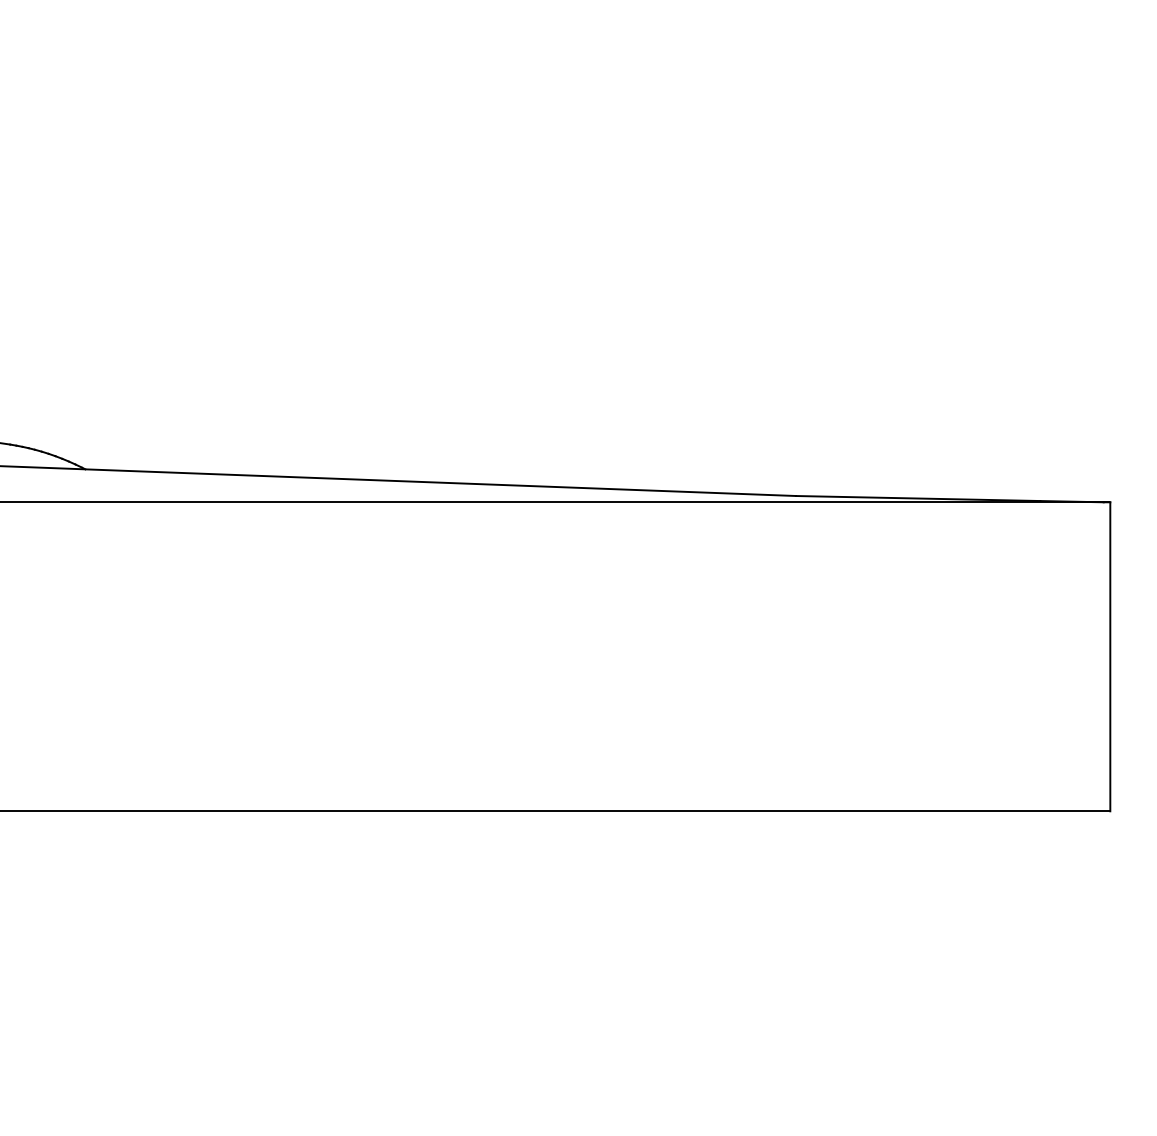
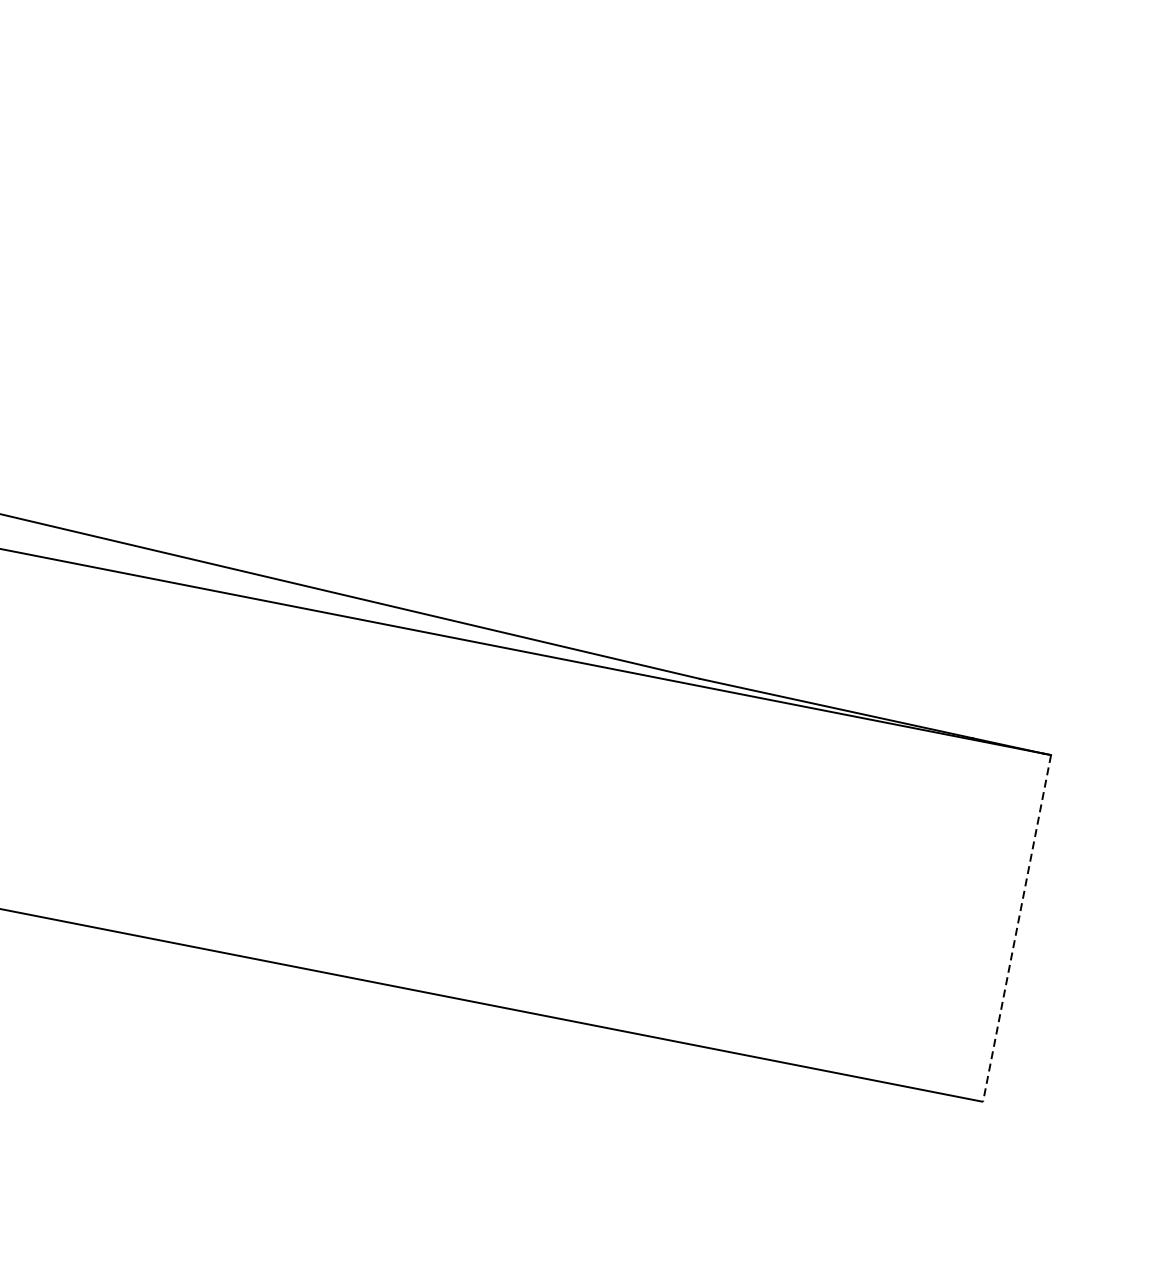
line: (1110, 656) -> (1017, 928), solid -> dashed

